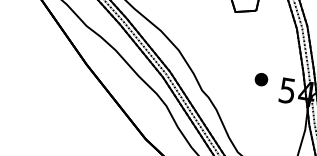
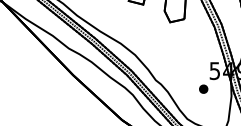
part: (261, 78) -> (203, 88), moved

